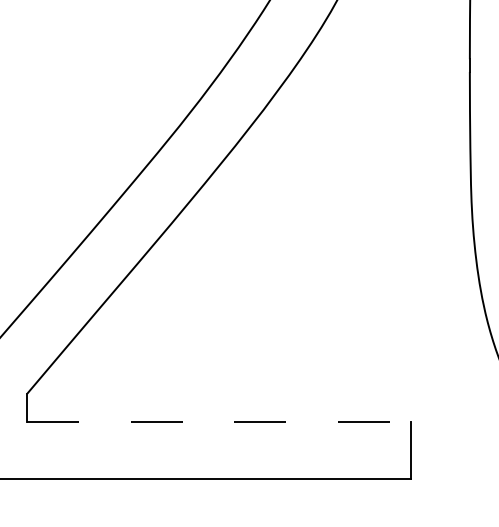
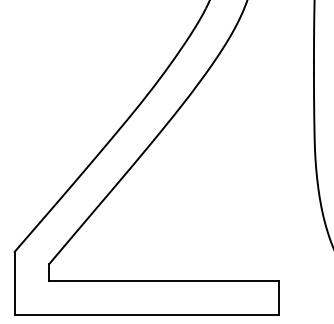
line: (219, 421) -> (164, 280), dashed -> solid

